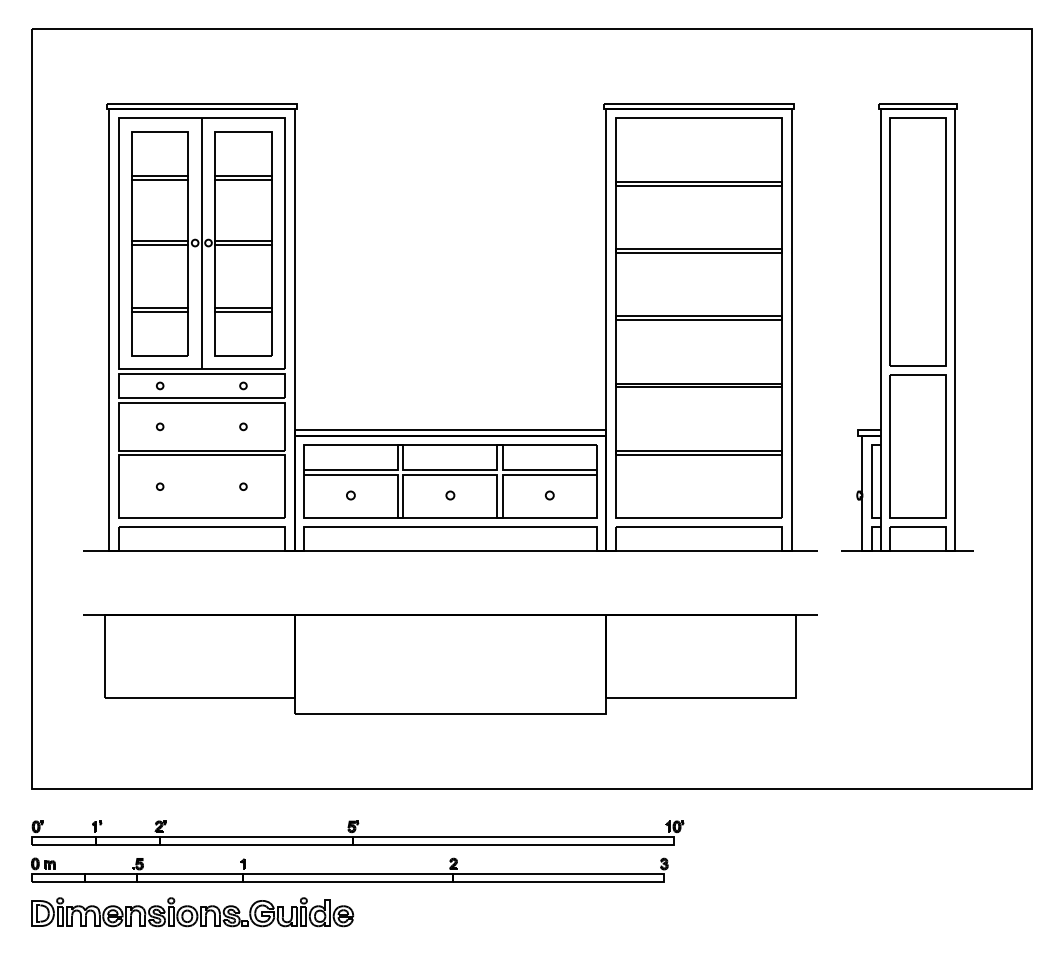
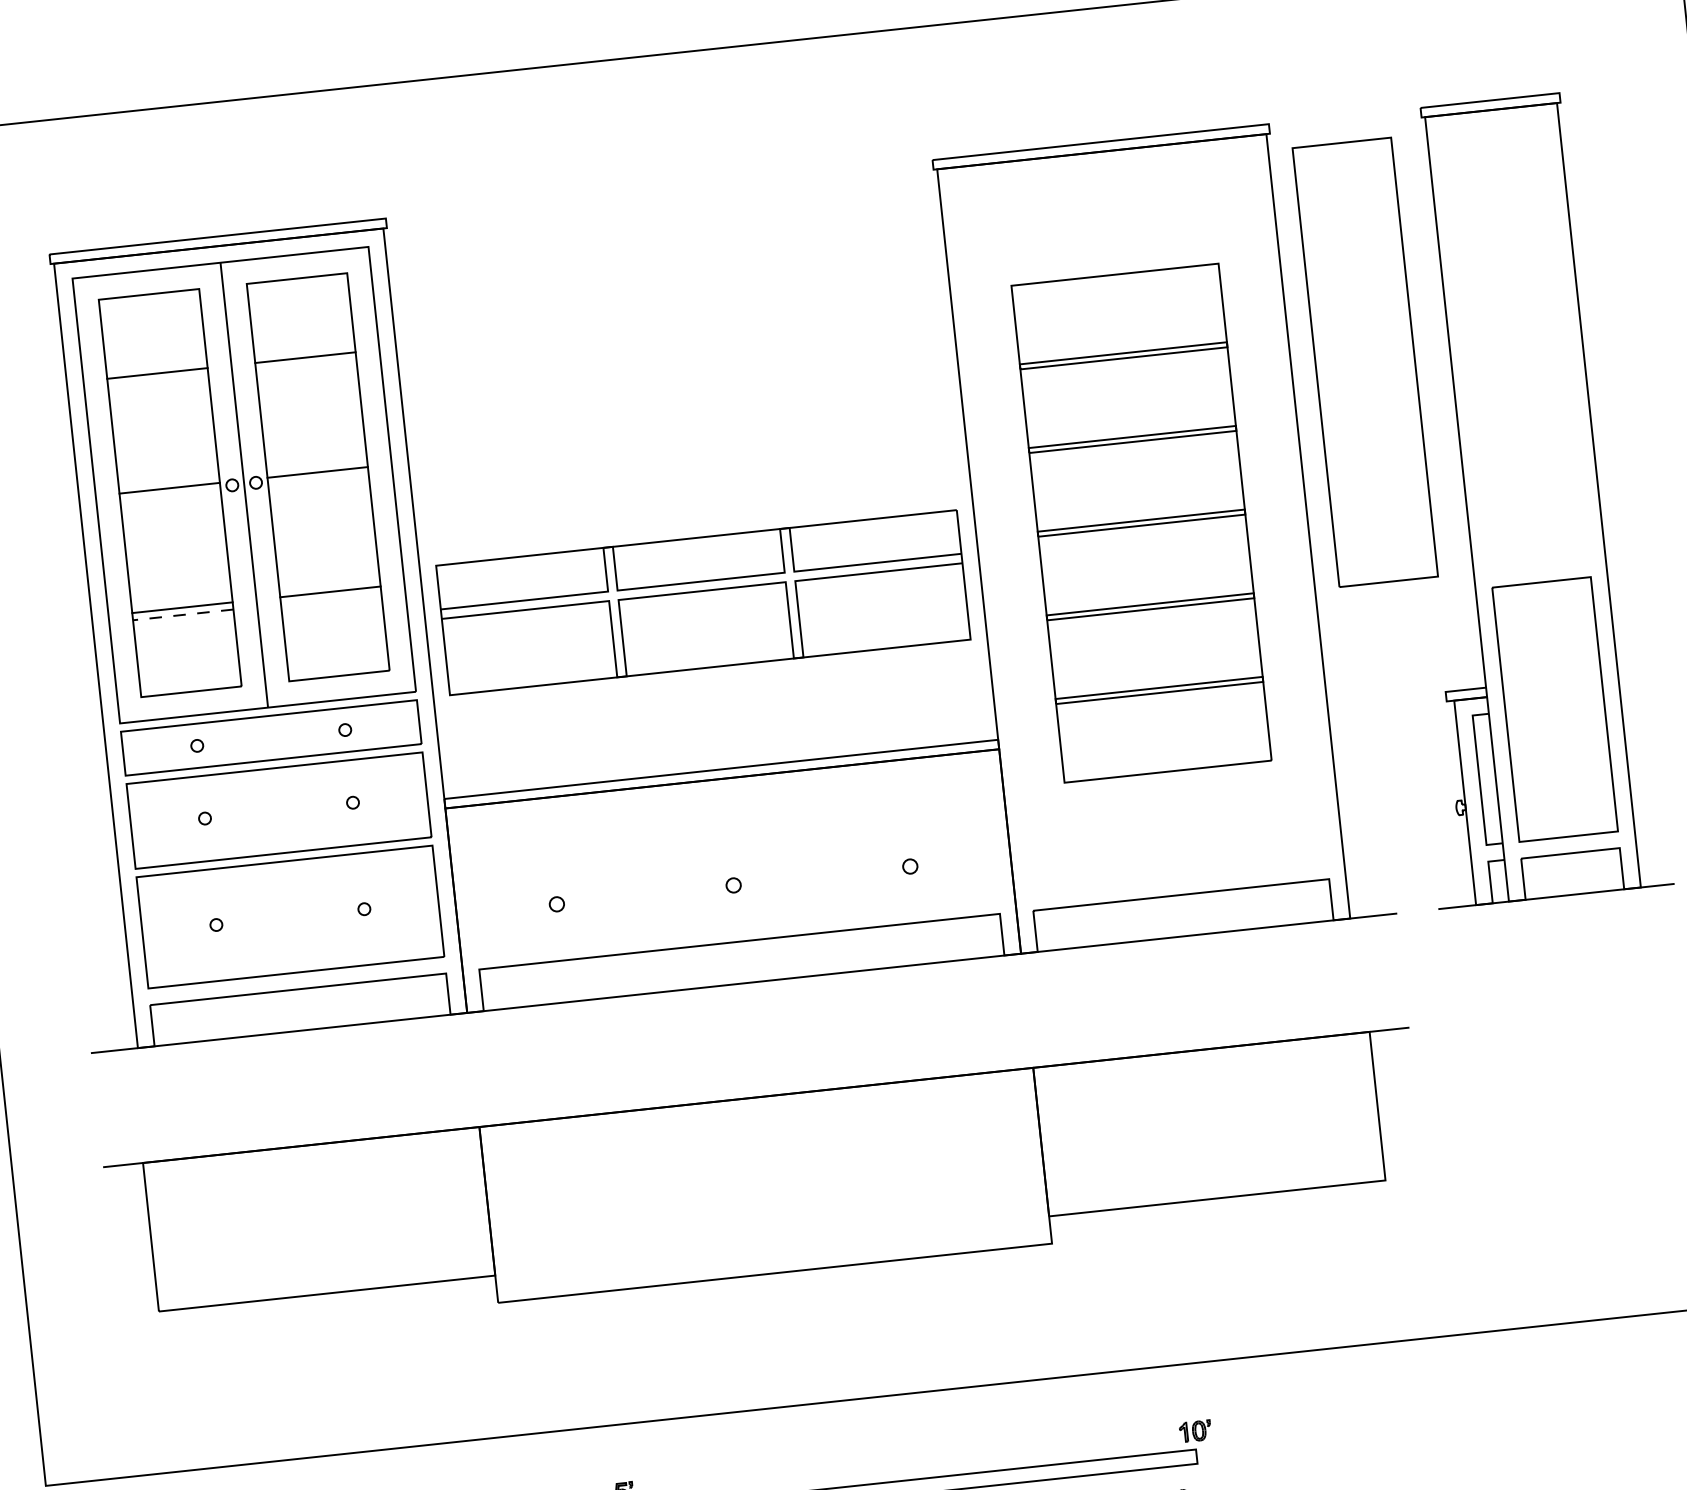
line: (159, 180) -> (157, 381), removed
line: (243, 180) -> (306, 365), removed
part: (917, 241) -> (1364, 361), moved
line: (159, 244) -> (169, 494), removed
line: (243, 244) -> (318, 478), removed
line: (159, 312) -> (182, 615), solid -> dashed
line: (243, 312) -> (331, 599), removed
part: (698, 317) -> (1140, 522), size x0.7
part: (450, 481) -> (703, 602), moved

